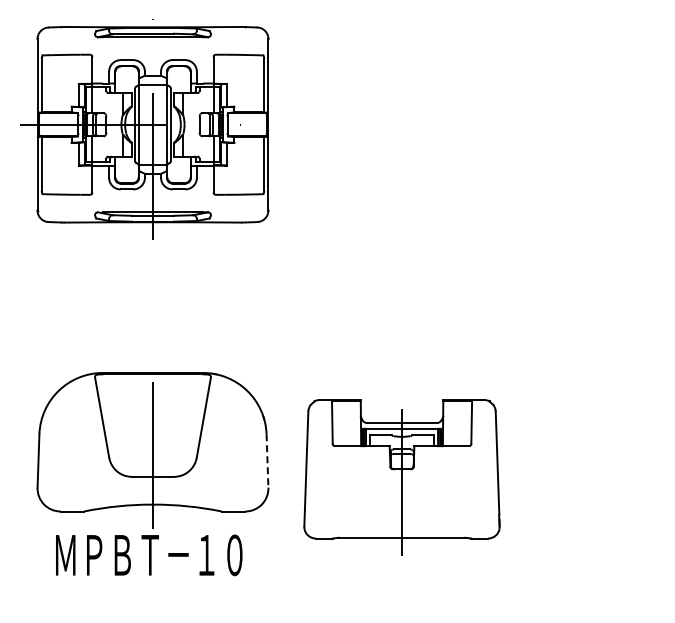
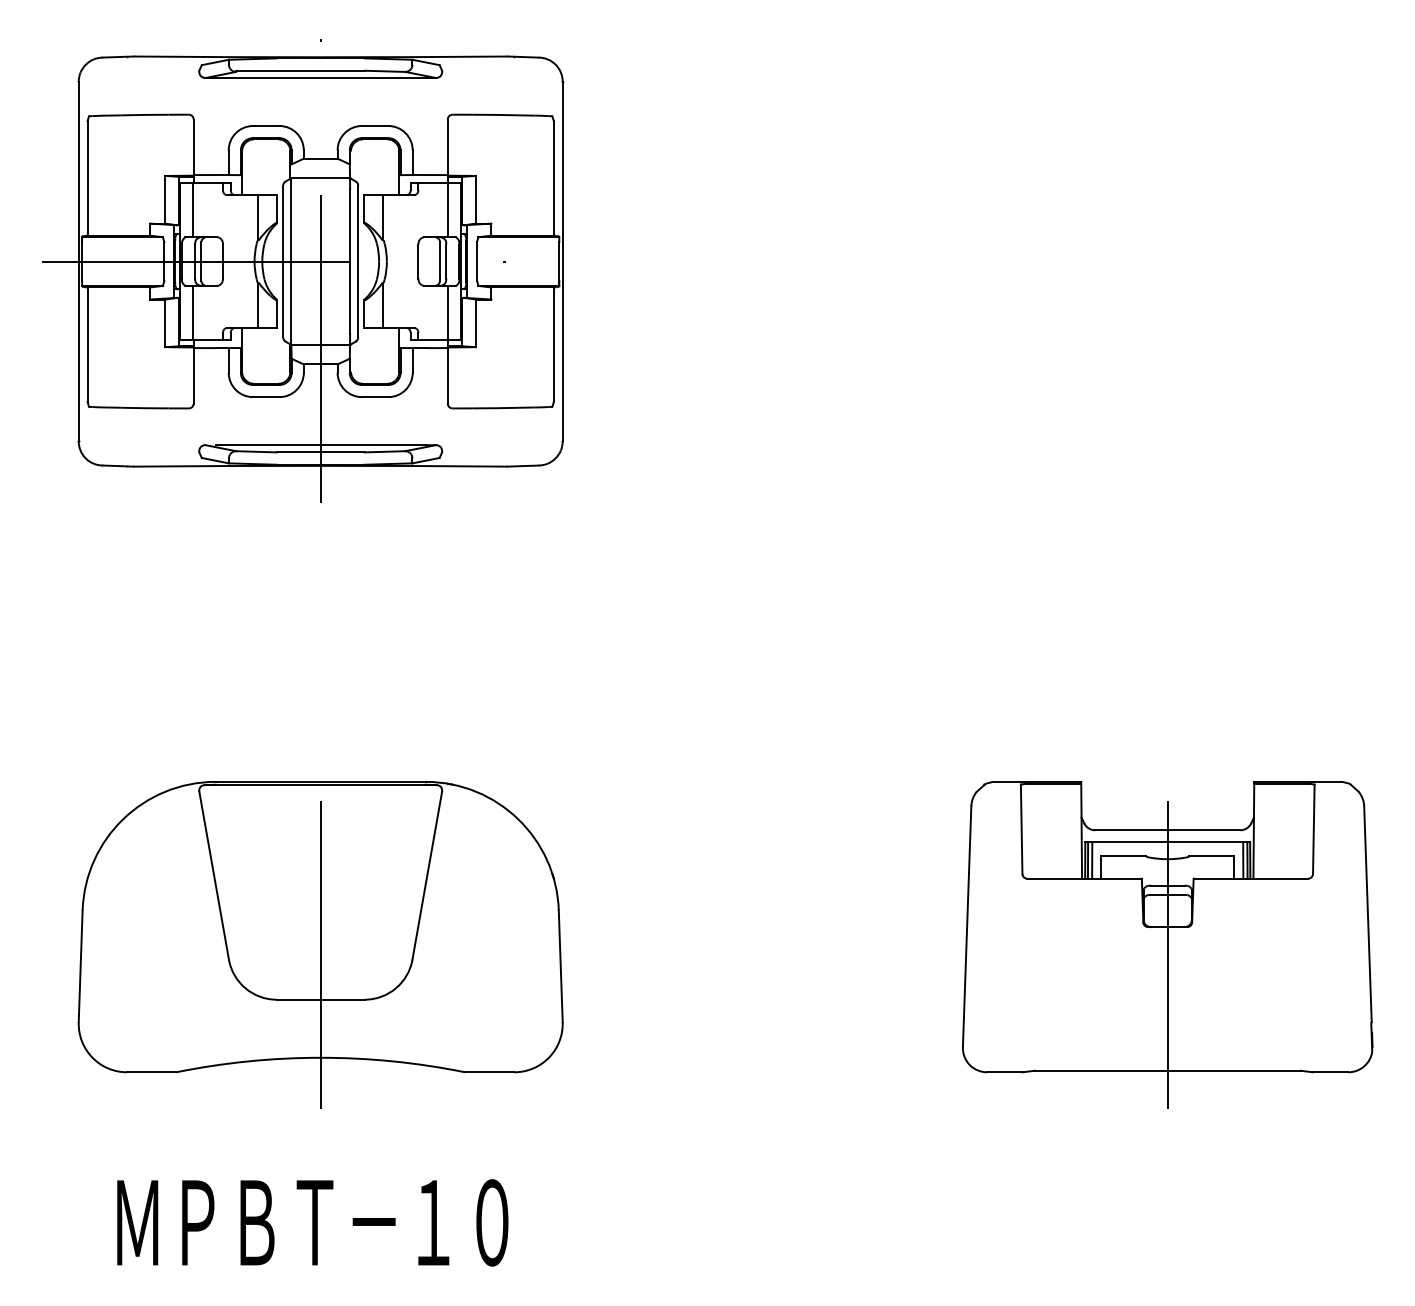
line: (267, 460) -> (560, 965), dashed -> solid
part: (401, 477) -> (1166, 944), moved
text: (149, 555) -> (313, 1223), moved

